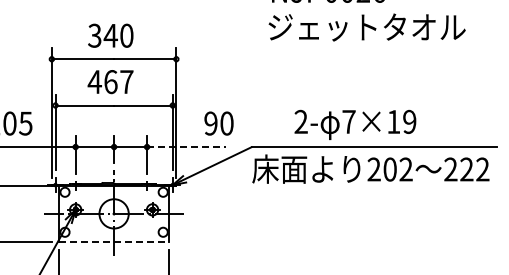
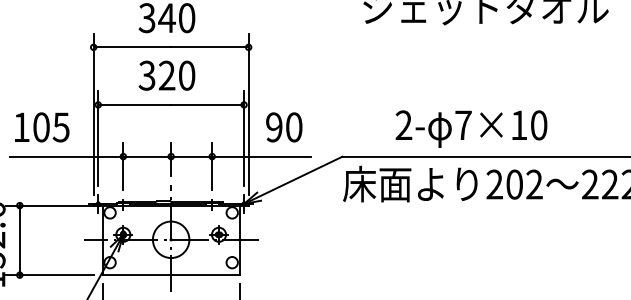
text: (110, 82) -> (166, 76), 467 -> 320
text: (409, 122) -> (538, 126), 7×19 -> 7×10
text: (218, 123) -> (283, 127), moved
line: (186, 147) -> (261, 157), dashed -> solid
line: (114, 242) -> (171, 275), dashed -> solid

